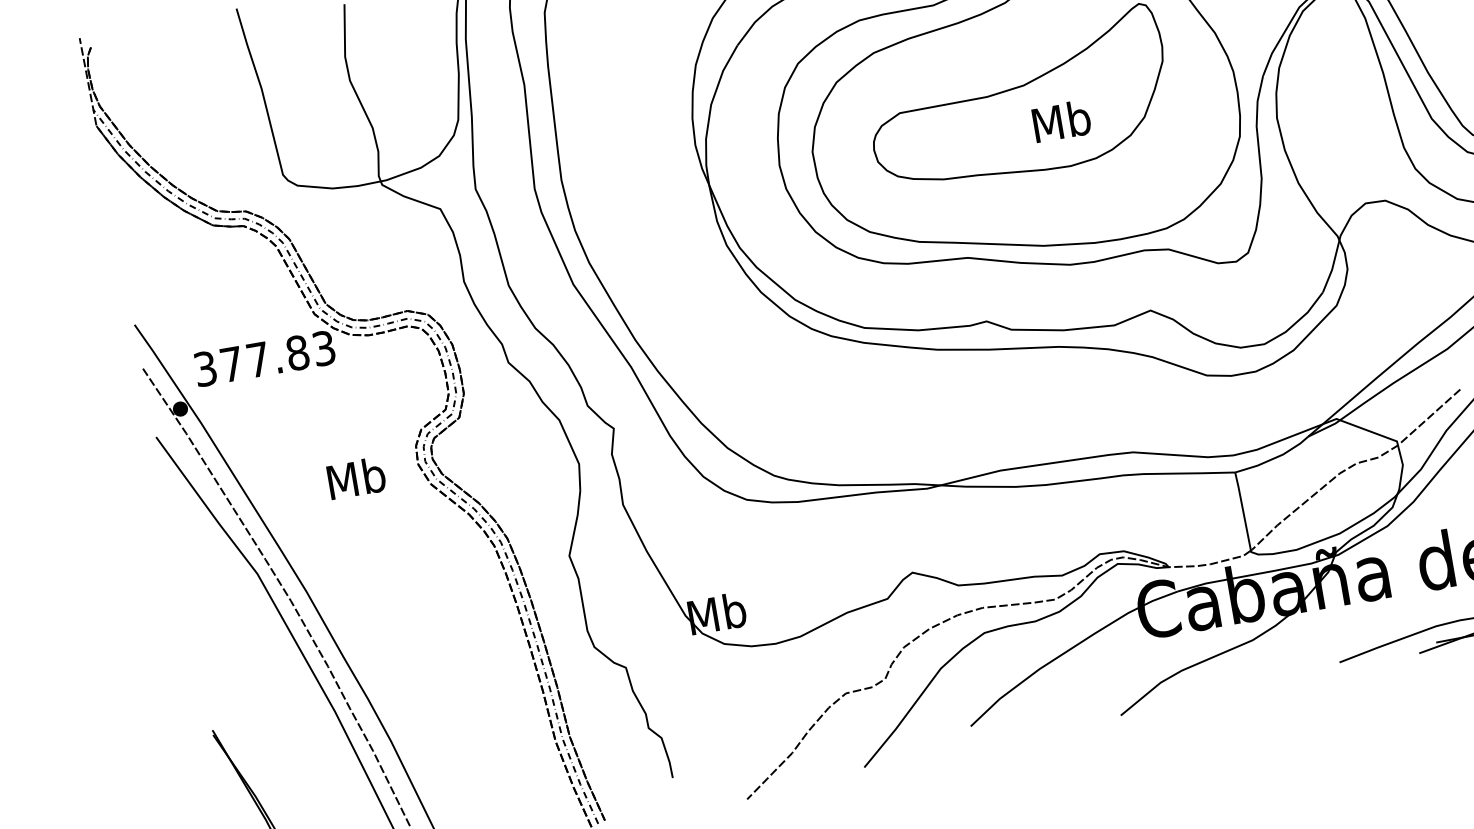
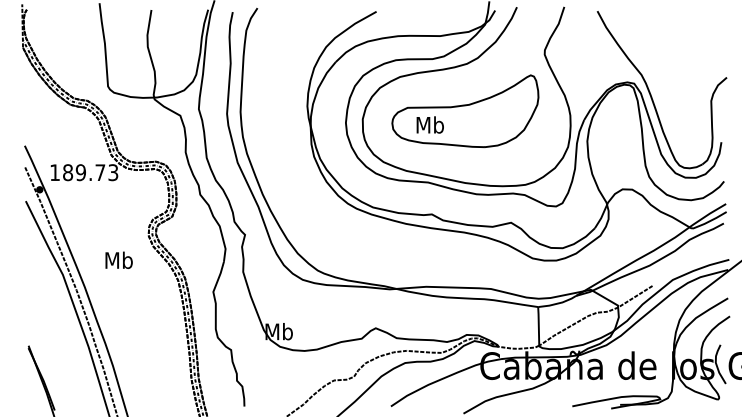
text: (1059, 120) -> (429, 124), moved
text: (251, 360) -> (77, 172), 377.83 -> 189.73
text: (354, 476) -> (118, 259), moved

